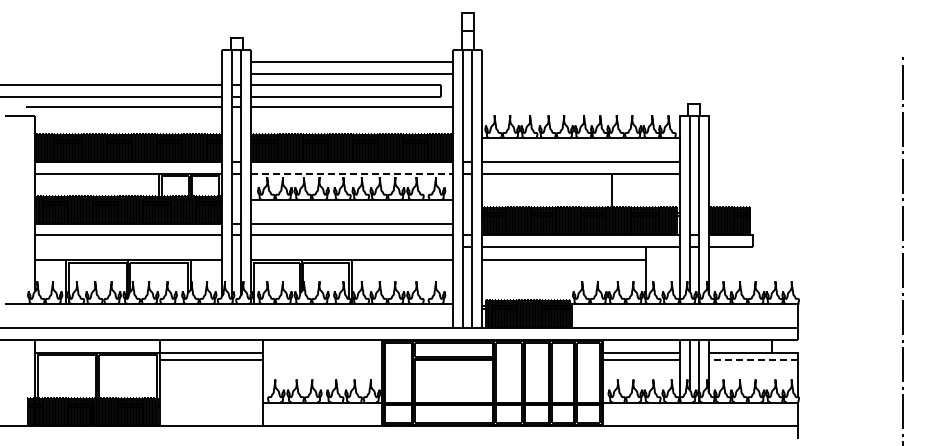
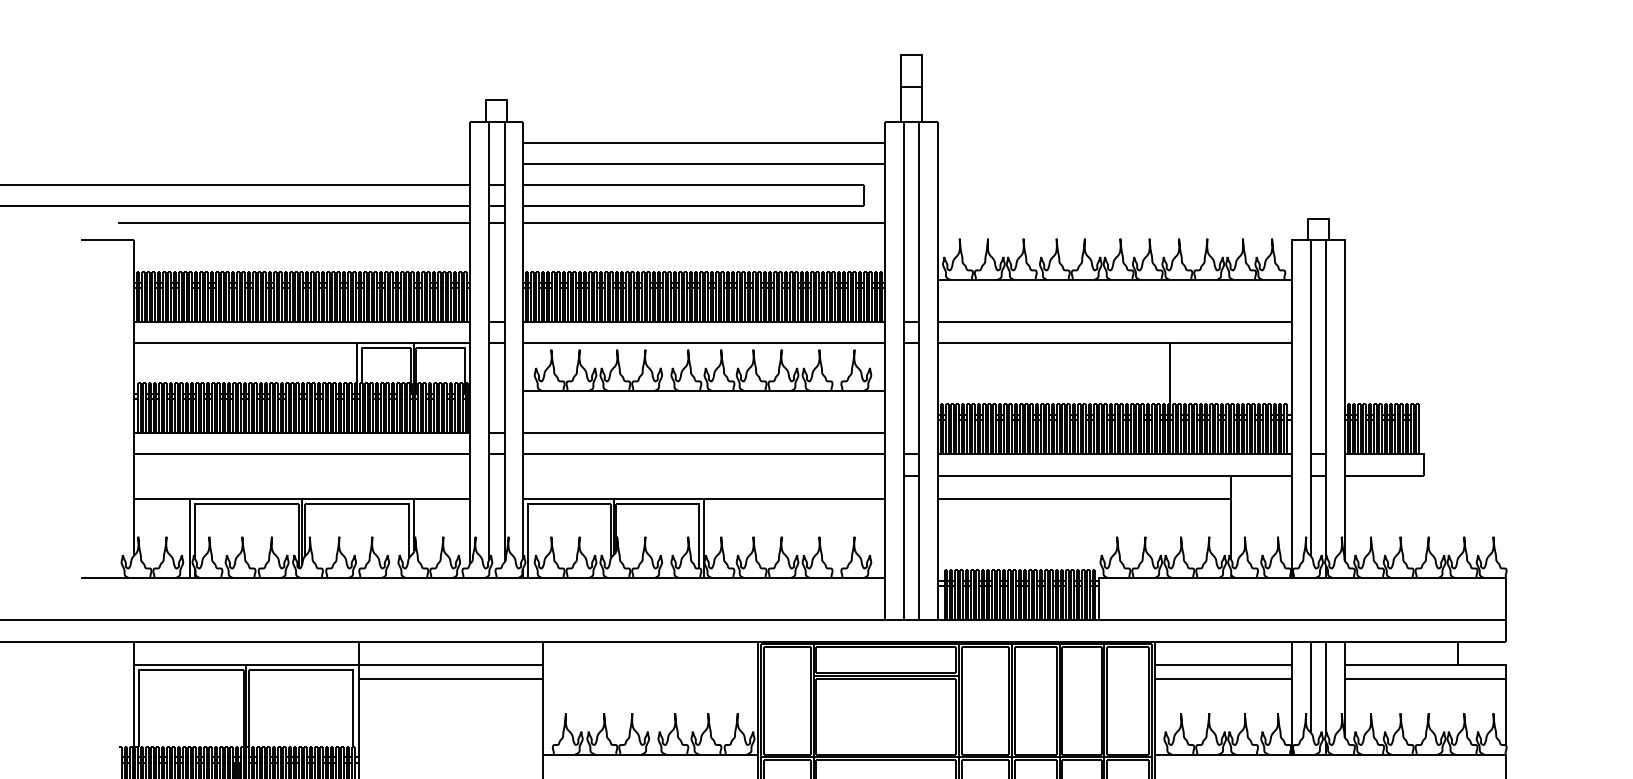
line: (352, 173) -> (704, 343), dashed -> solid
line: (753, 360) -> (1424, 679), dashed -> solid

